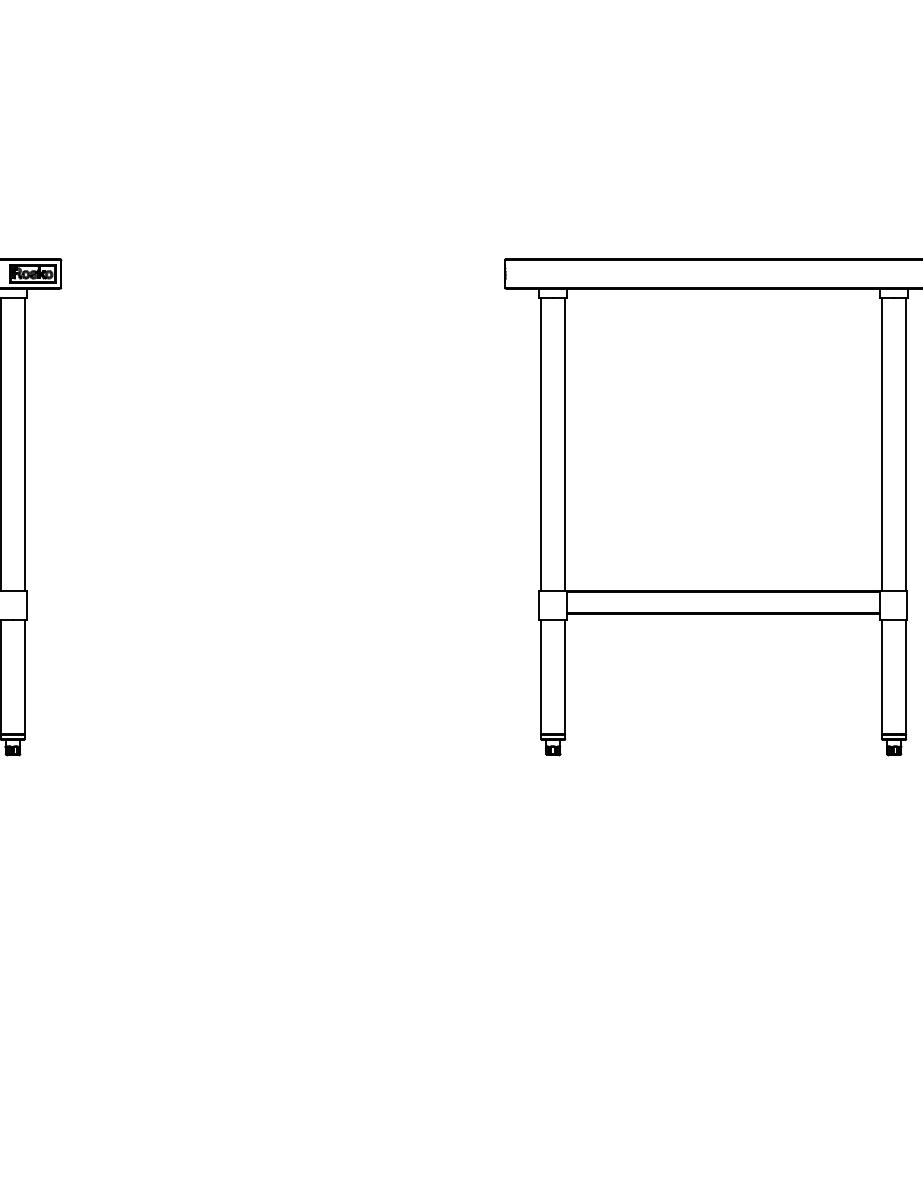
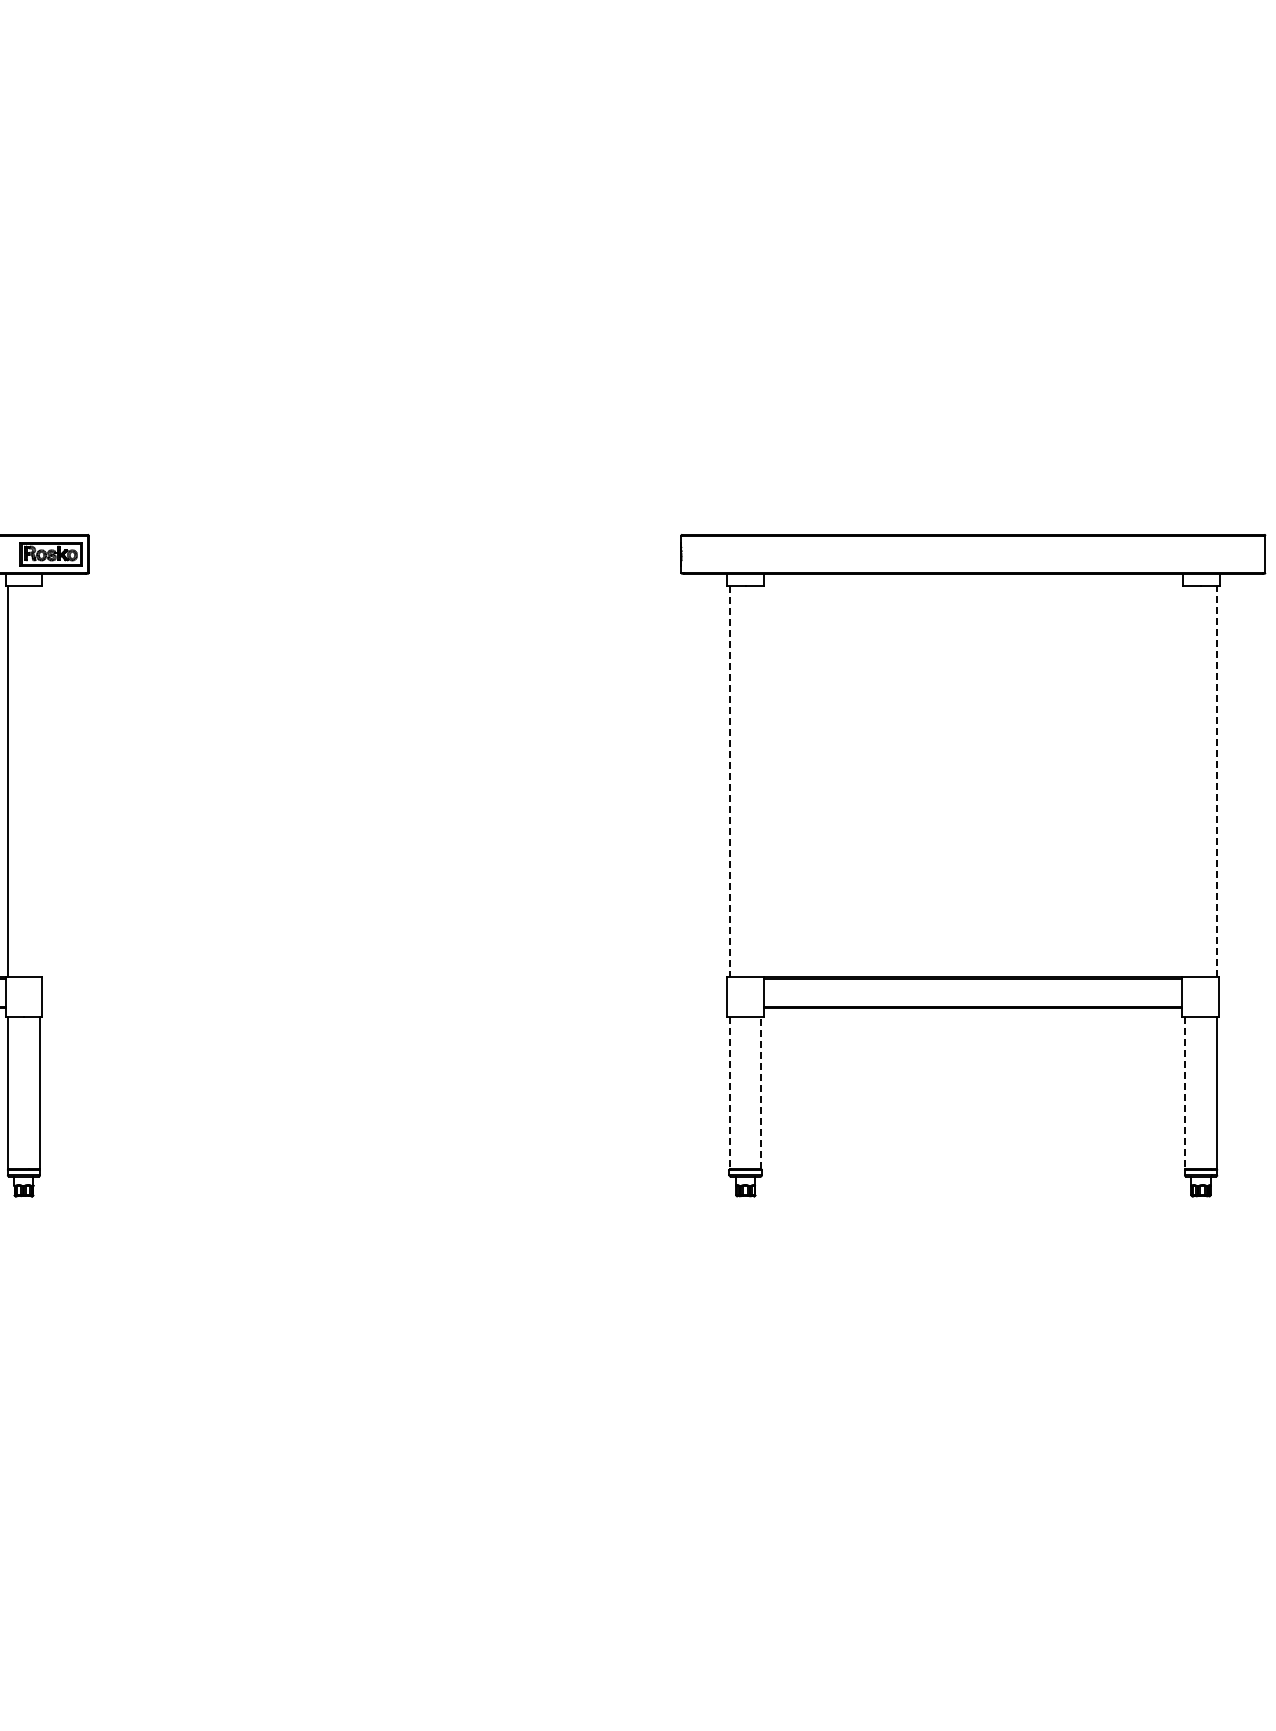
line: (24, 444) -> (39, 781), removed
line: (541, 444) -> (730, 781), solid -> dashed
line: (565, 444) -> (761, 781), removed
line: (882, 444) -> (1185, 781), removed
line: (905, 444) -> (1216, 781), solid -> dashed
line: (565, 676) -> (761, 1092), solid -> dashed
line: (541, 677) -> (730, 1093), solid -> dashed
line: (882, 677) -> (1185, 1093), solid -> dashed

